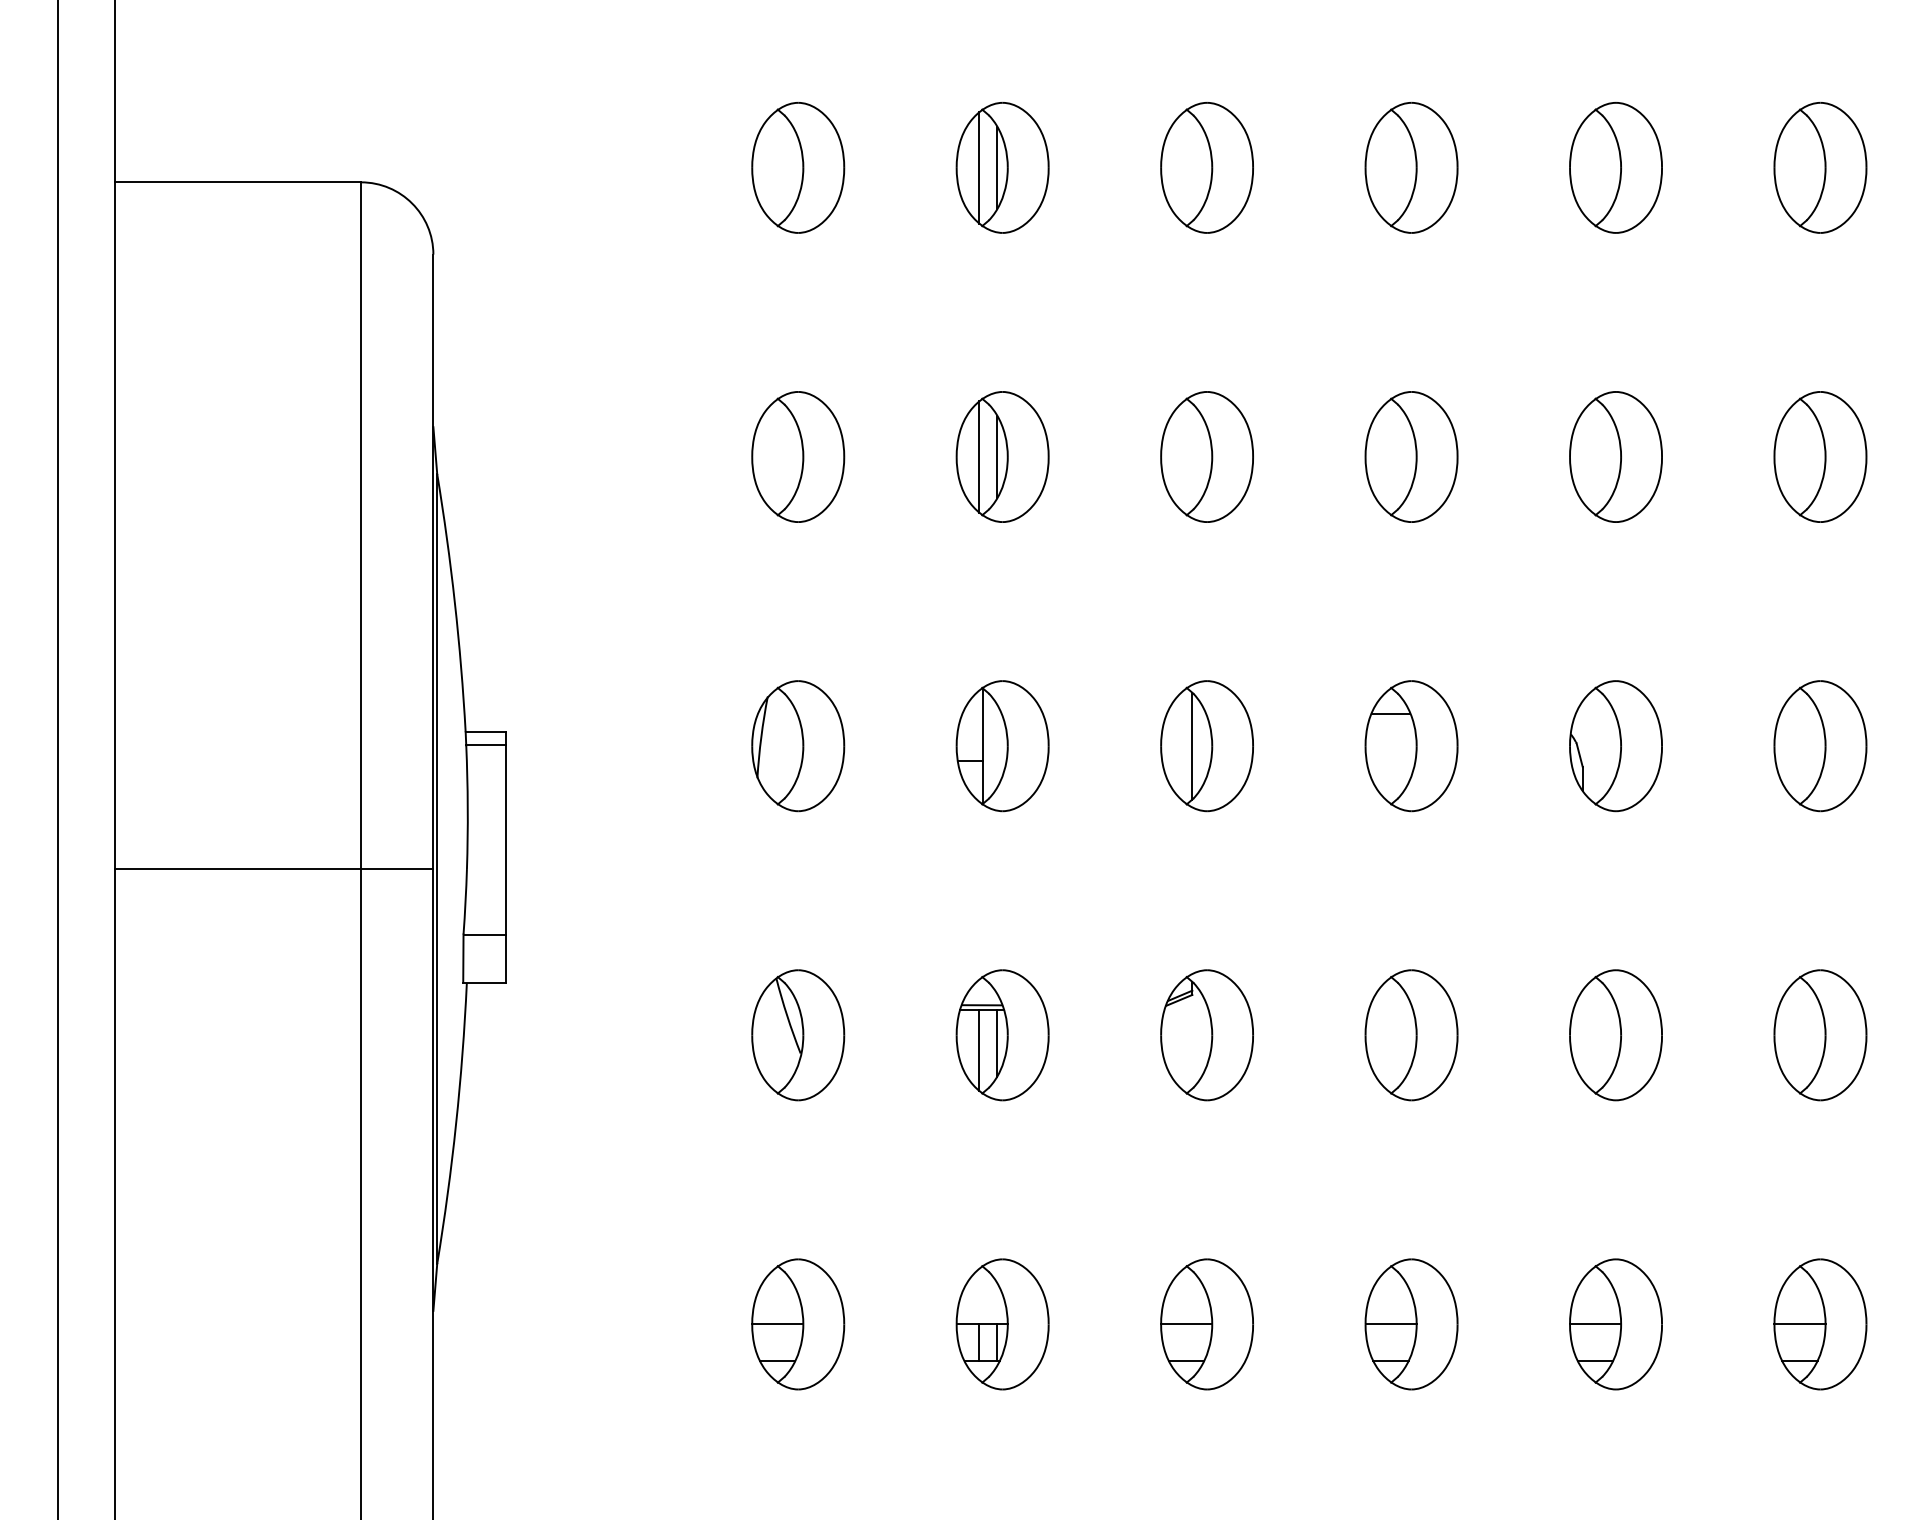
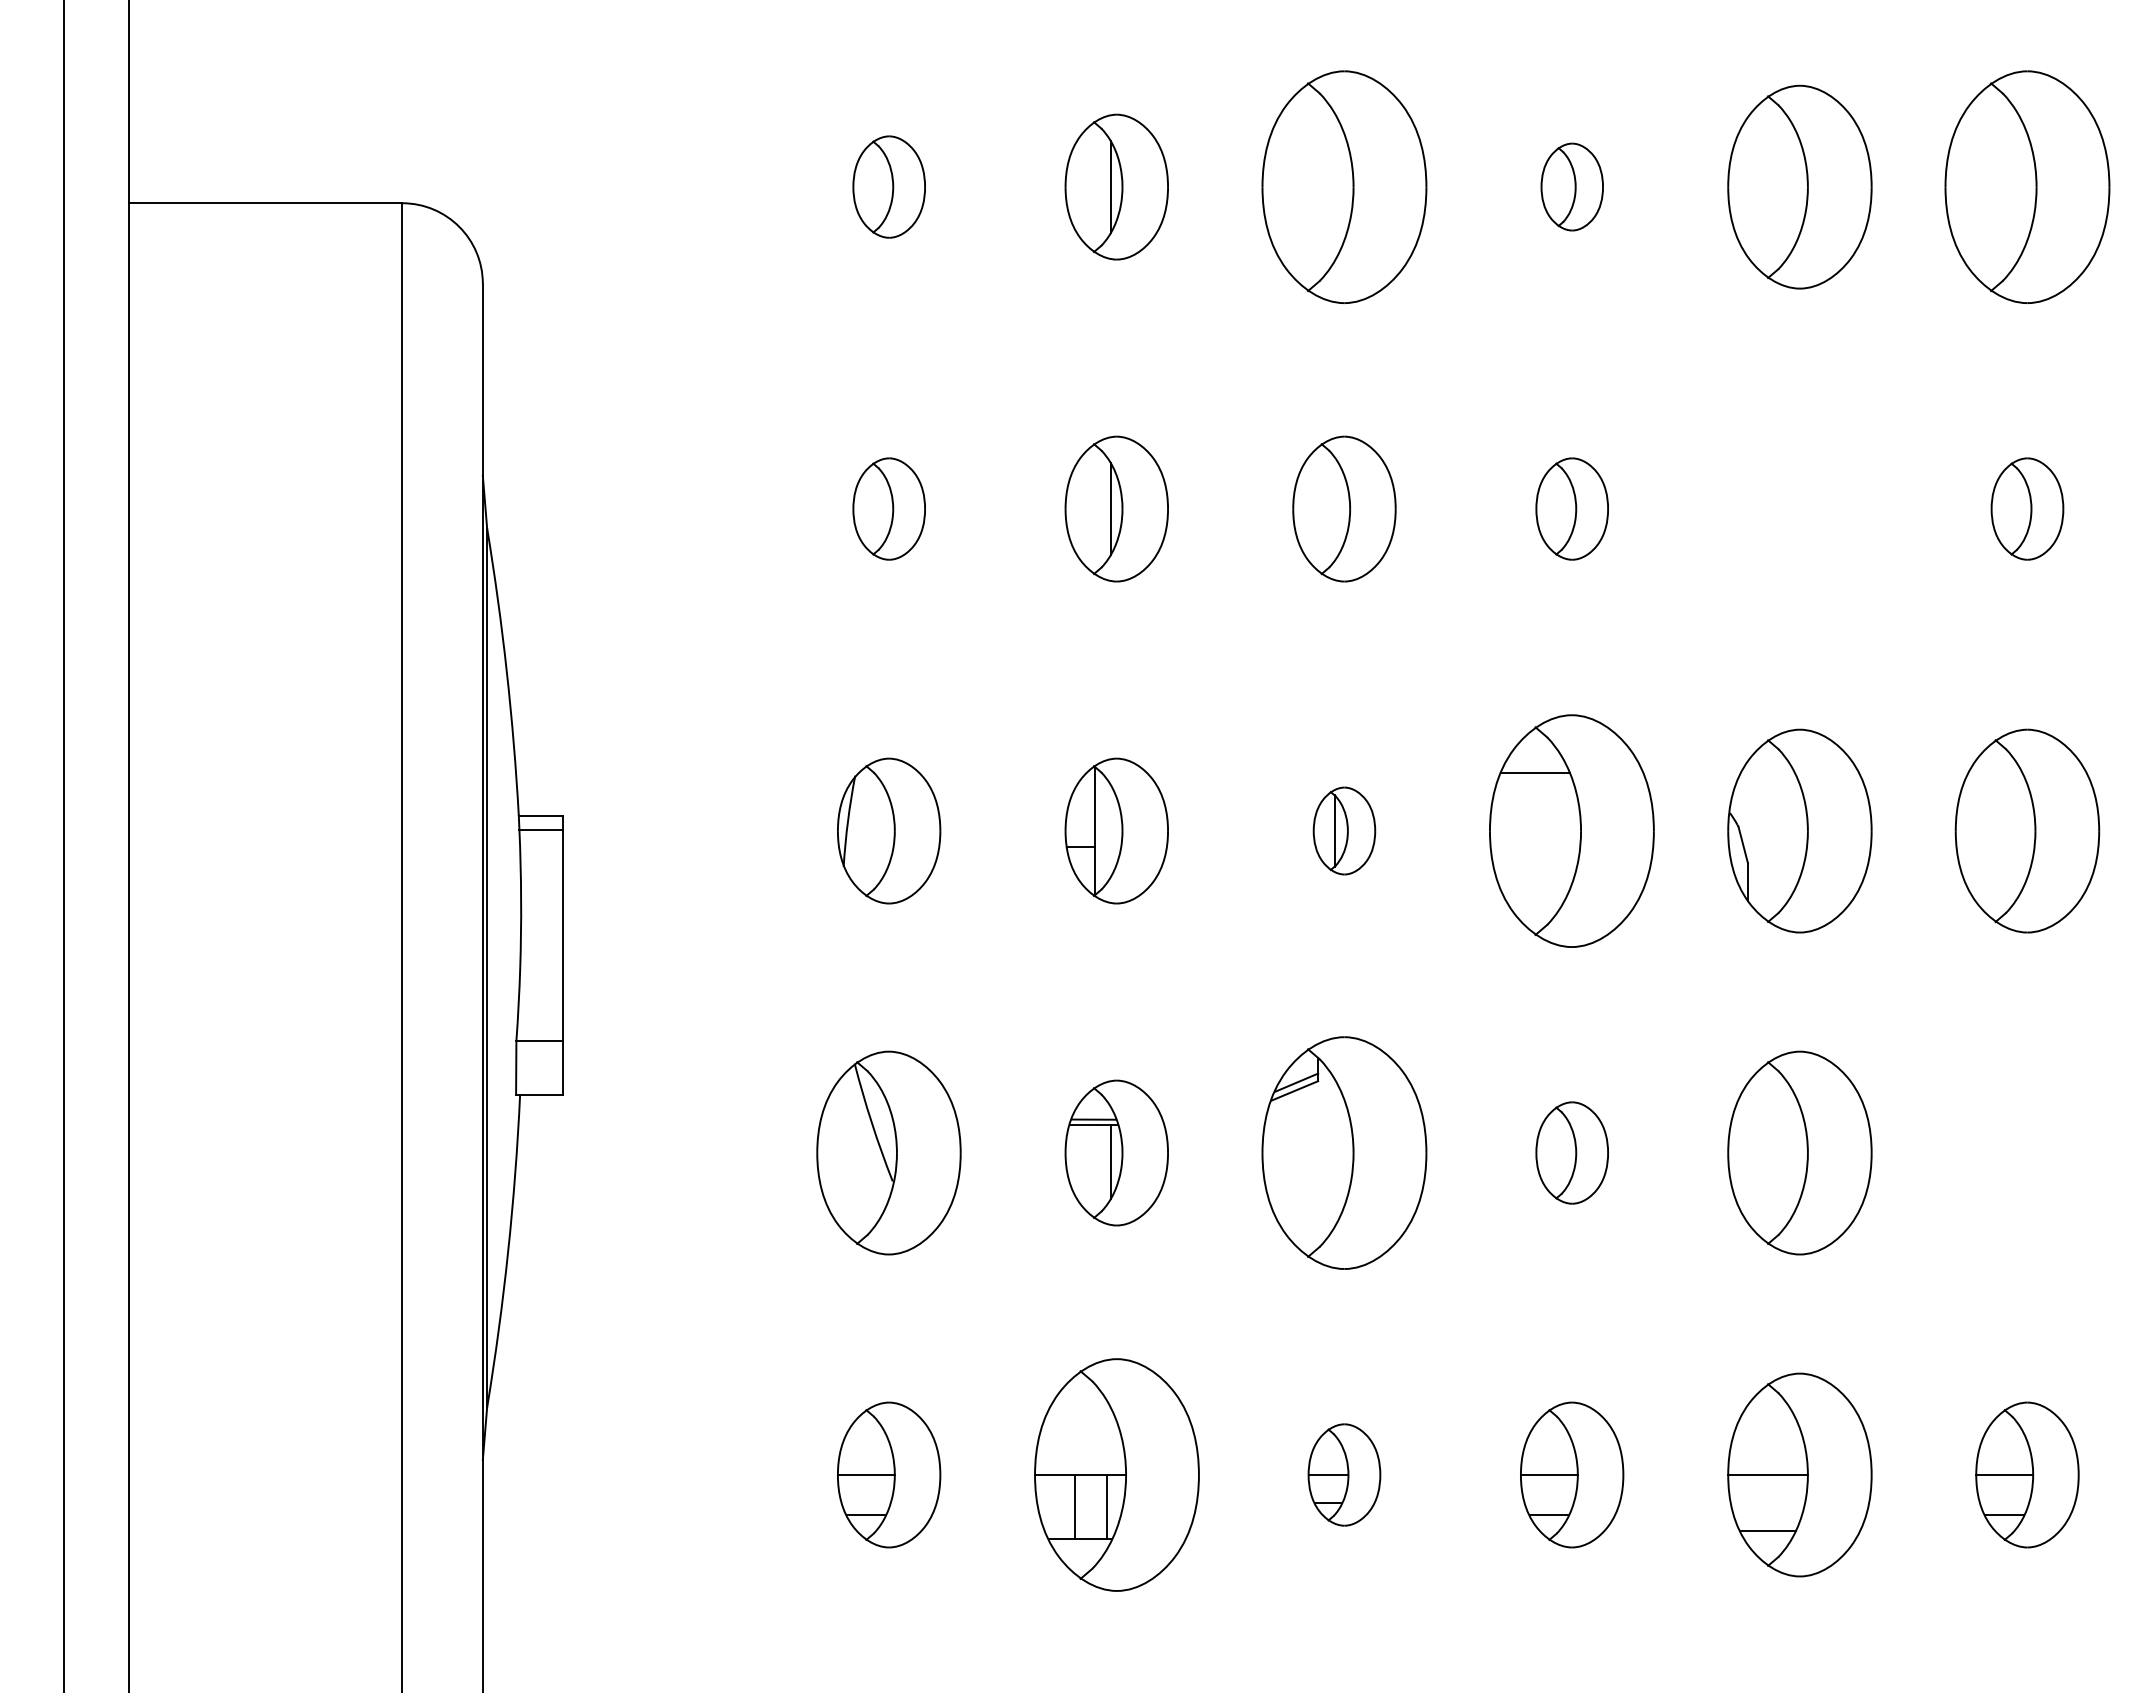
part: (798, 167) -> (889, 186), size x0.7
part: (1207, 167) -> (1344, 186), size x1.6
part: (1411, 167) -> (1572, 186), size x0.6
part: (1615, 167) -> (1799, 186), size x1.4
part: (1820, 167) -> (2027, 186), size x1.6
line: (979, 168) -> (1090, 187), removed
part: (798, 456) -> (889, 508), size x0.7
part: (1411, 456) -> (1572, 508), size x0.7
part: (1615, 456) -> (1799, 508), removed
part: (1820, 456) -> (2027, 508), size x0.7
line: (979, 457) -> (1090, 509), removed
part: (1207, 745) -> (1344, 830), size x0.6
part: (1411, 745) -> (1572, 830), size x1.6
part: (1615, 745) -> (1799, 830), size x1.4
part: (1820, 745) -> (2027, 830), size x1.4
line: (274, 868) -> (305, 967), removed
part: (798, 1034) -> (889, 1152), size x1.4
part: (1207, 1034) -> (1344, 1152), size x1.6
part: (1411, 1034) -> (1572, 1152), size x0.7
part: (1615, 1034) -> (1799, 1152), size x1.4
part: (1820, 1034) -> (2027, 1152), removed
line: (979, 1050) -> (1090, 1169), removed
part: (1002, 1323) -> (1116, 1474), size x1.6
part: (1207, 1323) -> (1344, 1474), size x0.7
part: (1615, 1323) -> (1799, 1474), size x1.4

